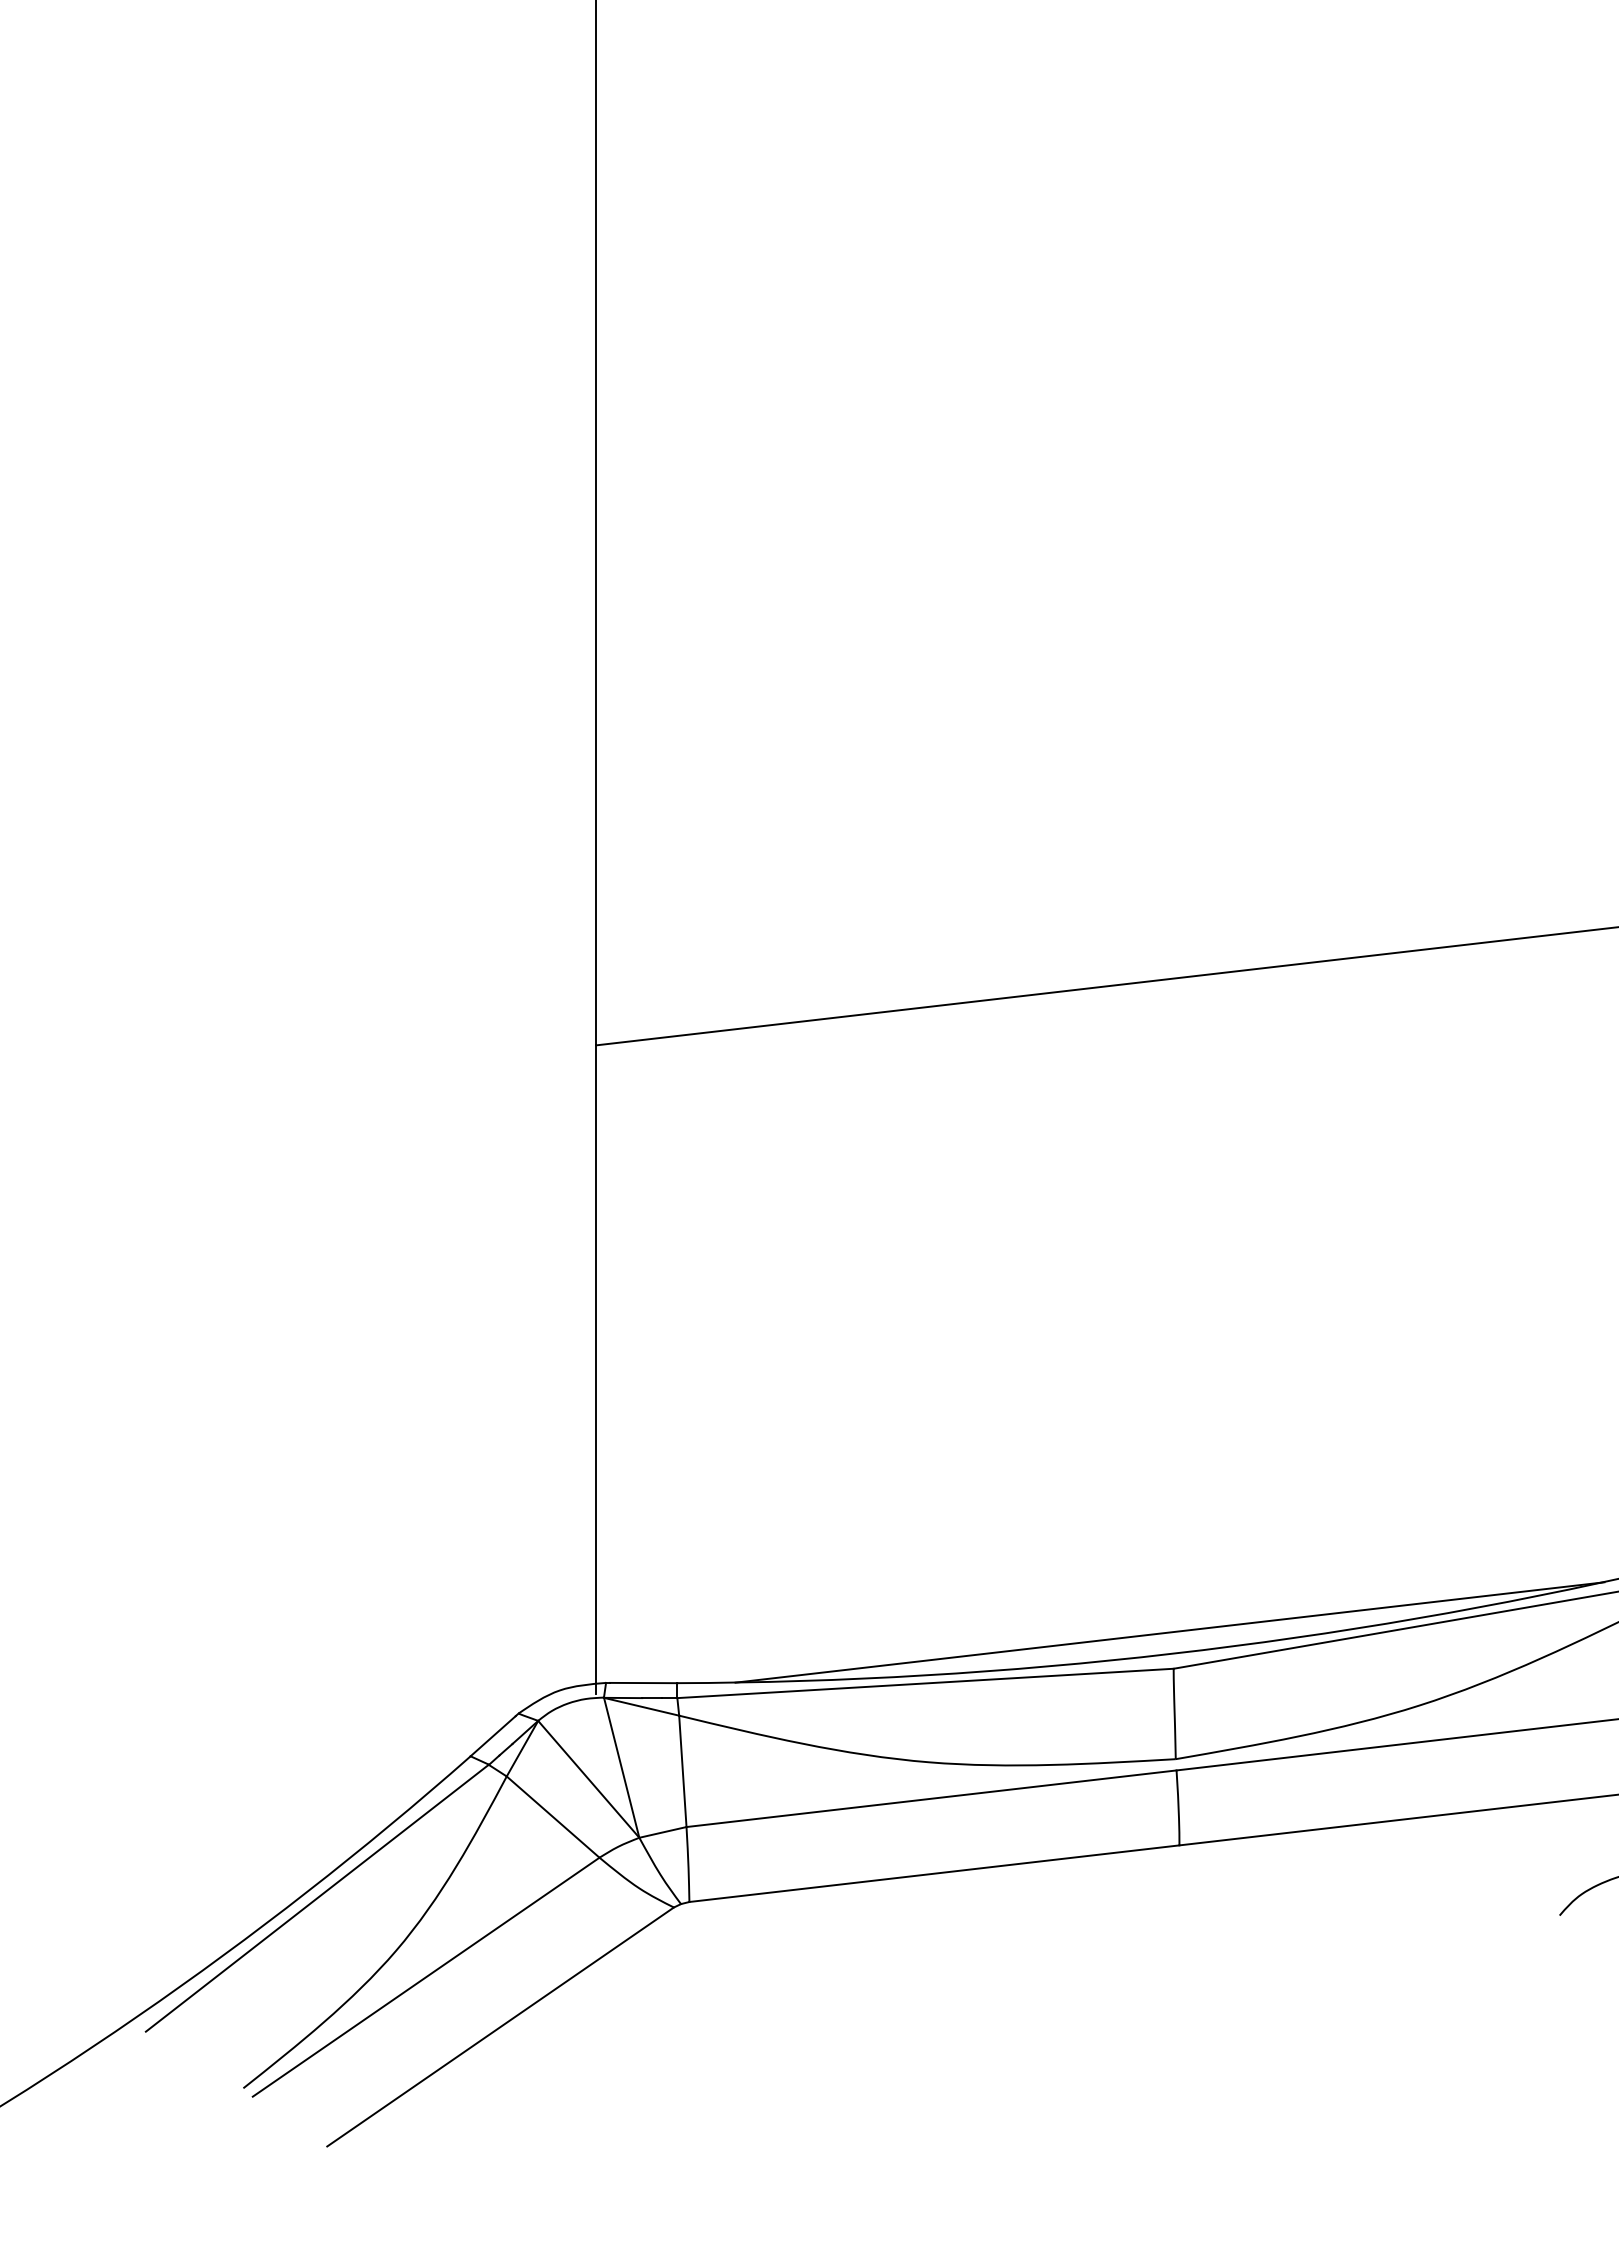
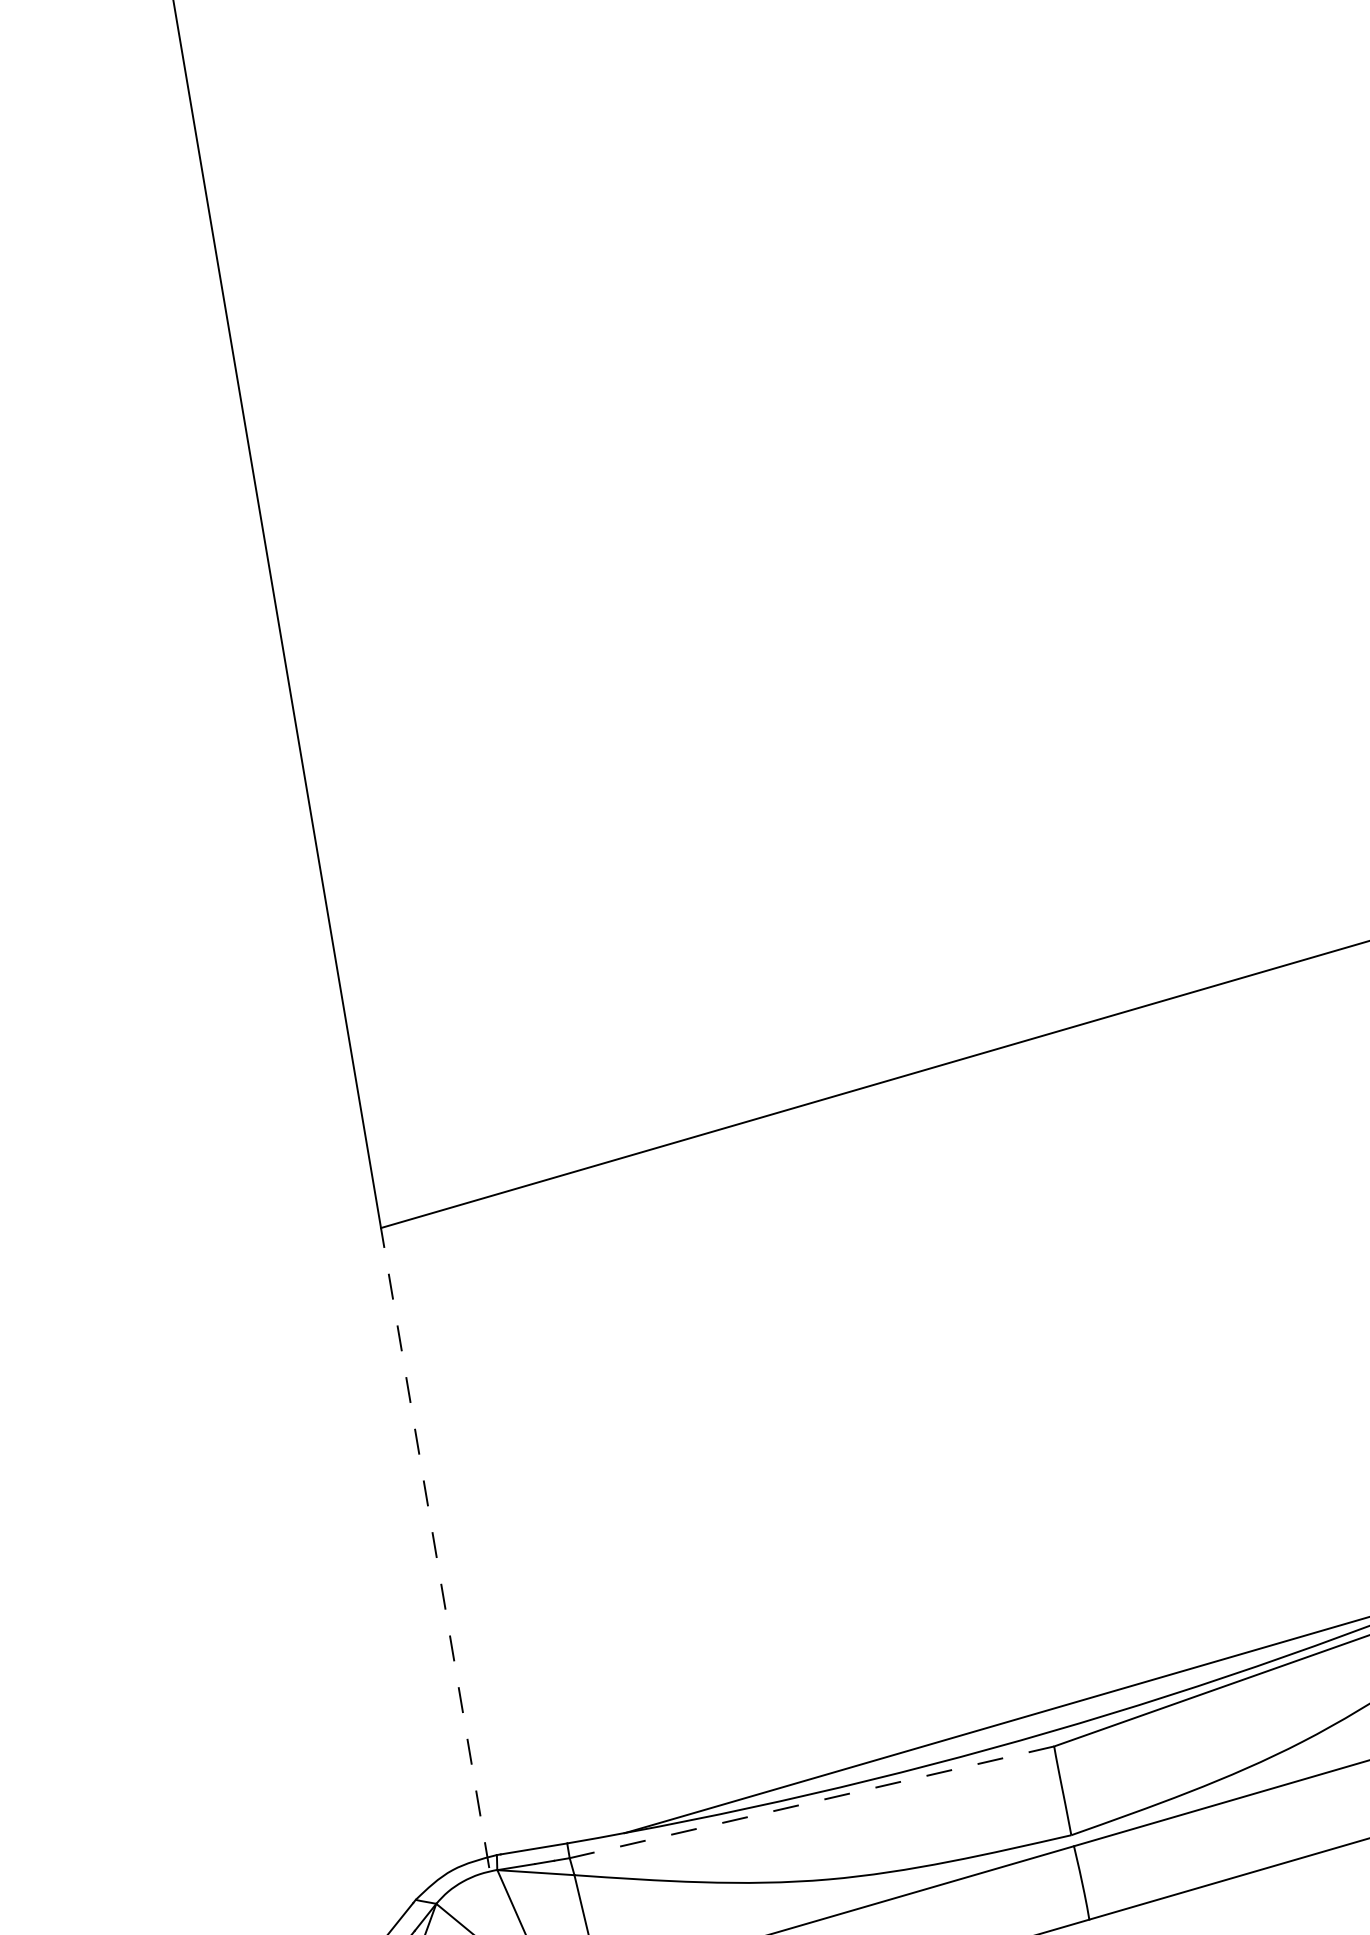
line: (596, 1369) -> (435, 1547), solid -> dashed
line: (925, 1683) -> (811, 1802), solid -> dashed

